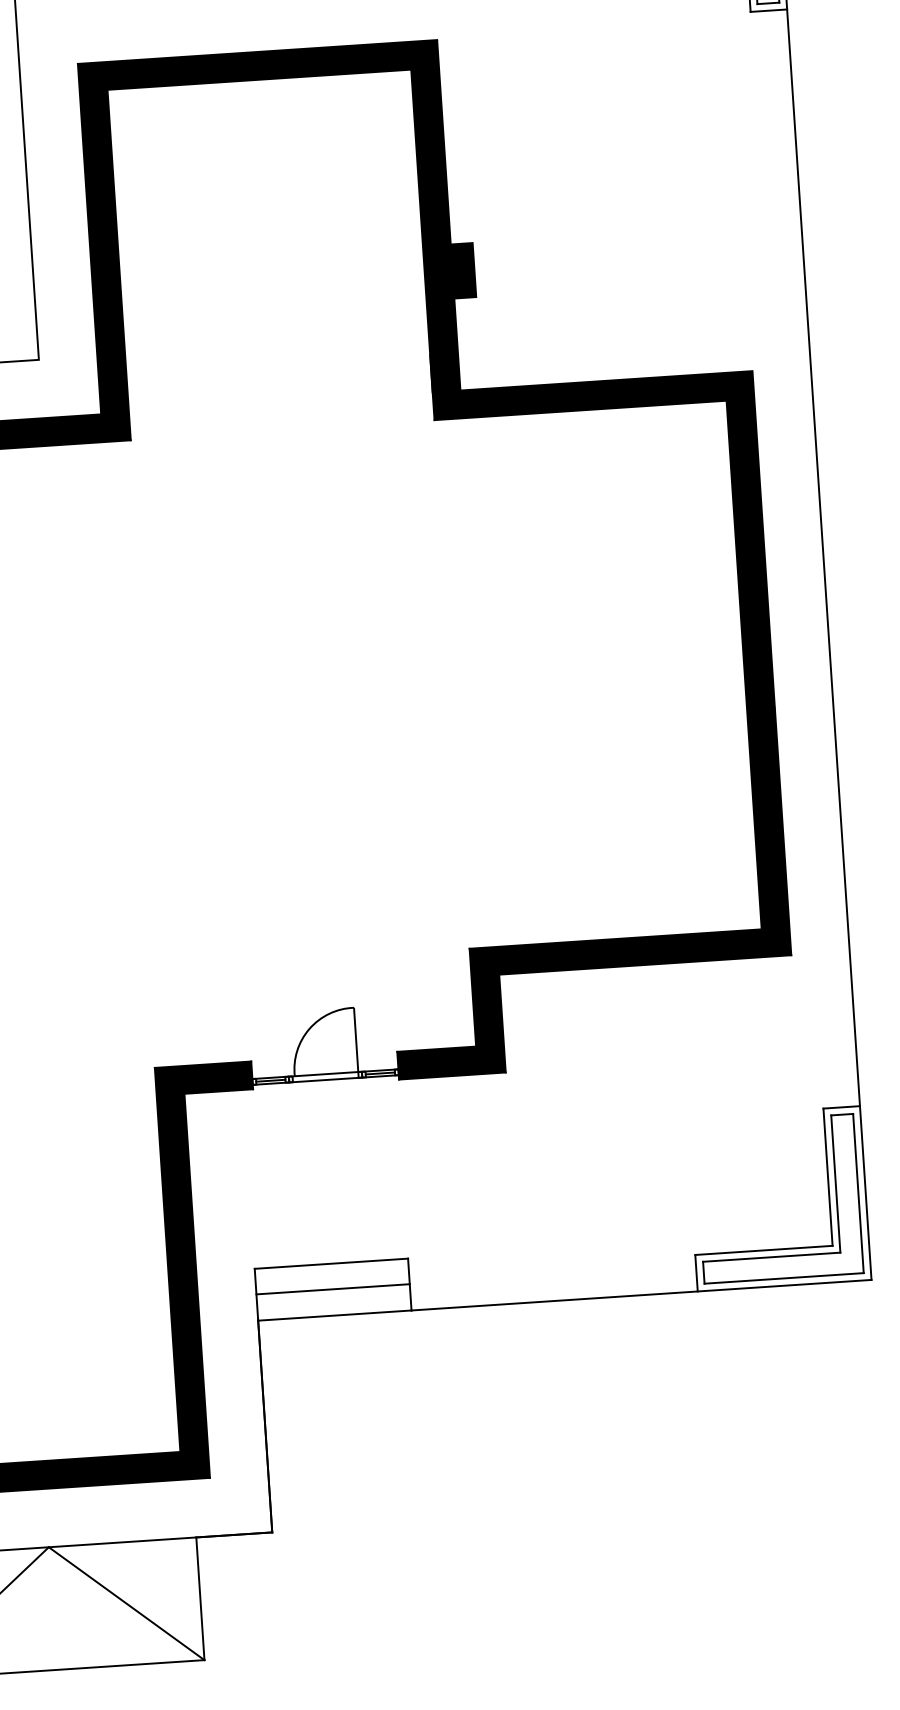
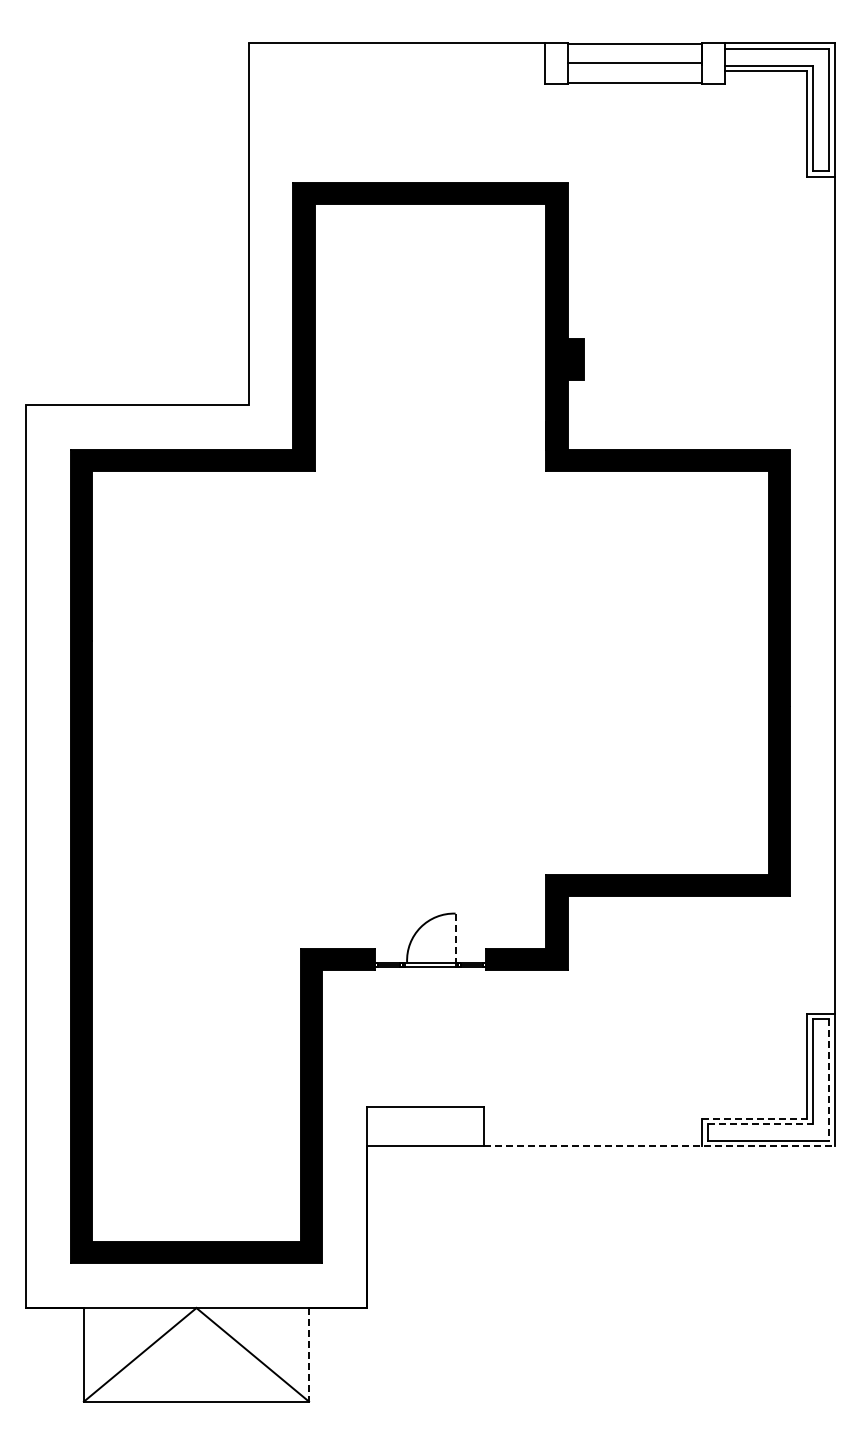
line: (356, 1040) -> (455, 938), solid -> dashed
line: (858, 1193) -> (829, 1080), solid -> dashed
line: (764, 1250) -> (755, 1118), solid -> dashed
line: (771, 1257) -> (760, 1124), solid -> dashed
line: (331, 1289) -> (424, 1126), removed
line: (641, 1295) -> (659, 1146), solid -> dashed
line: (200, 1598) -> (309, 1354), solid -> dashed

